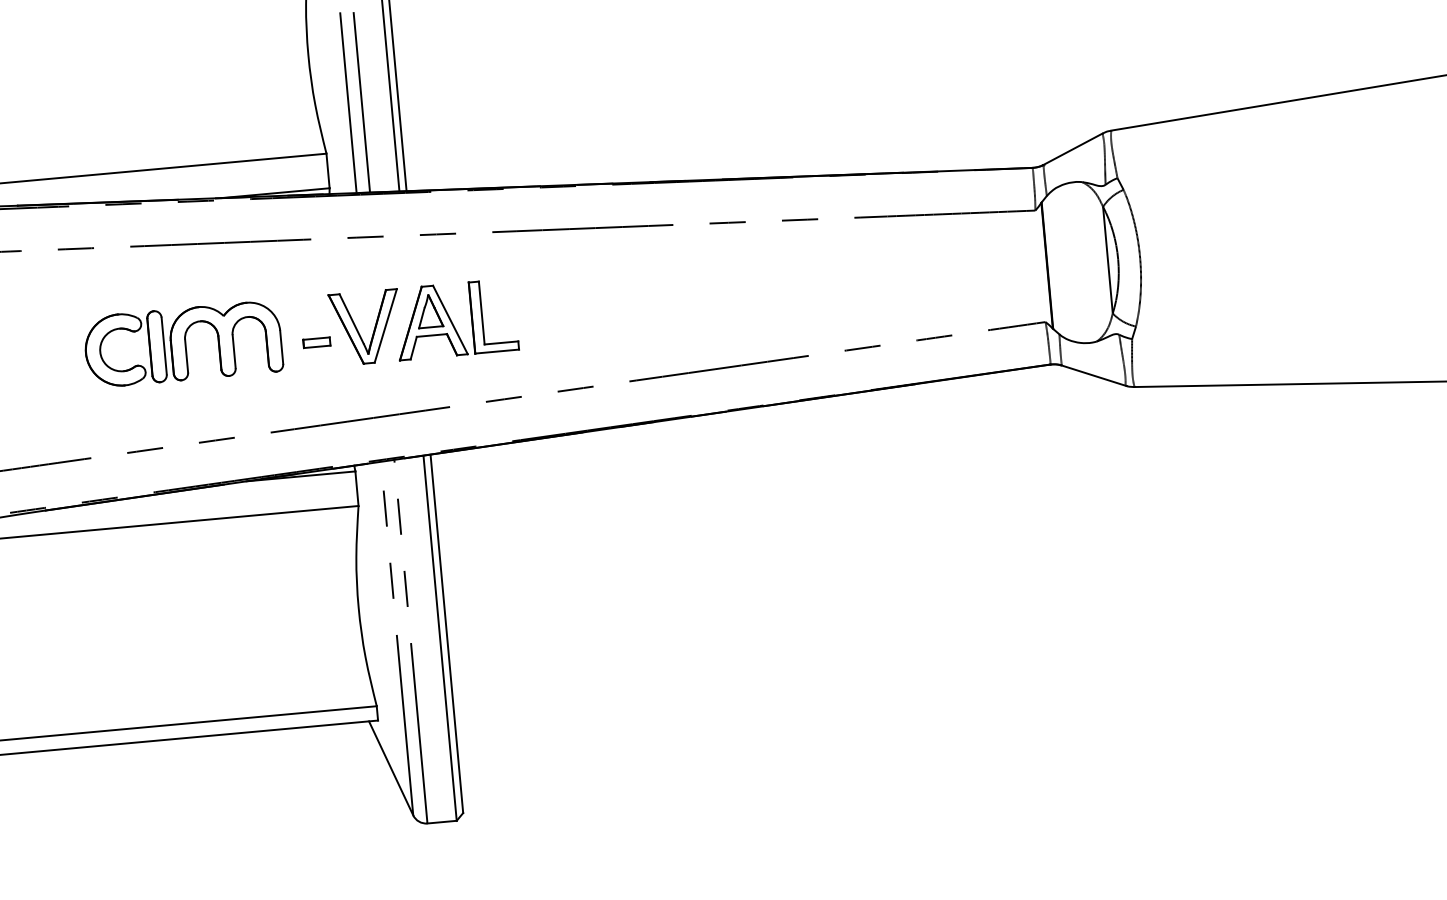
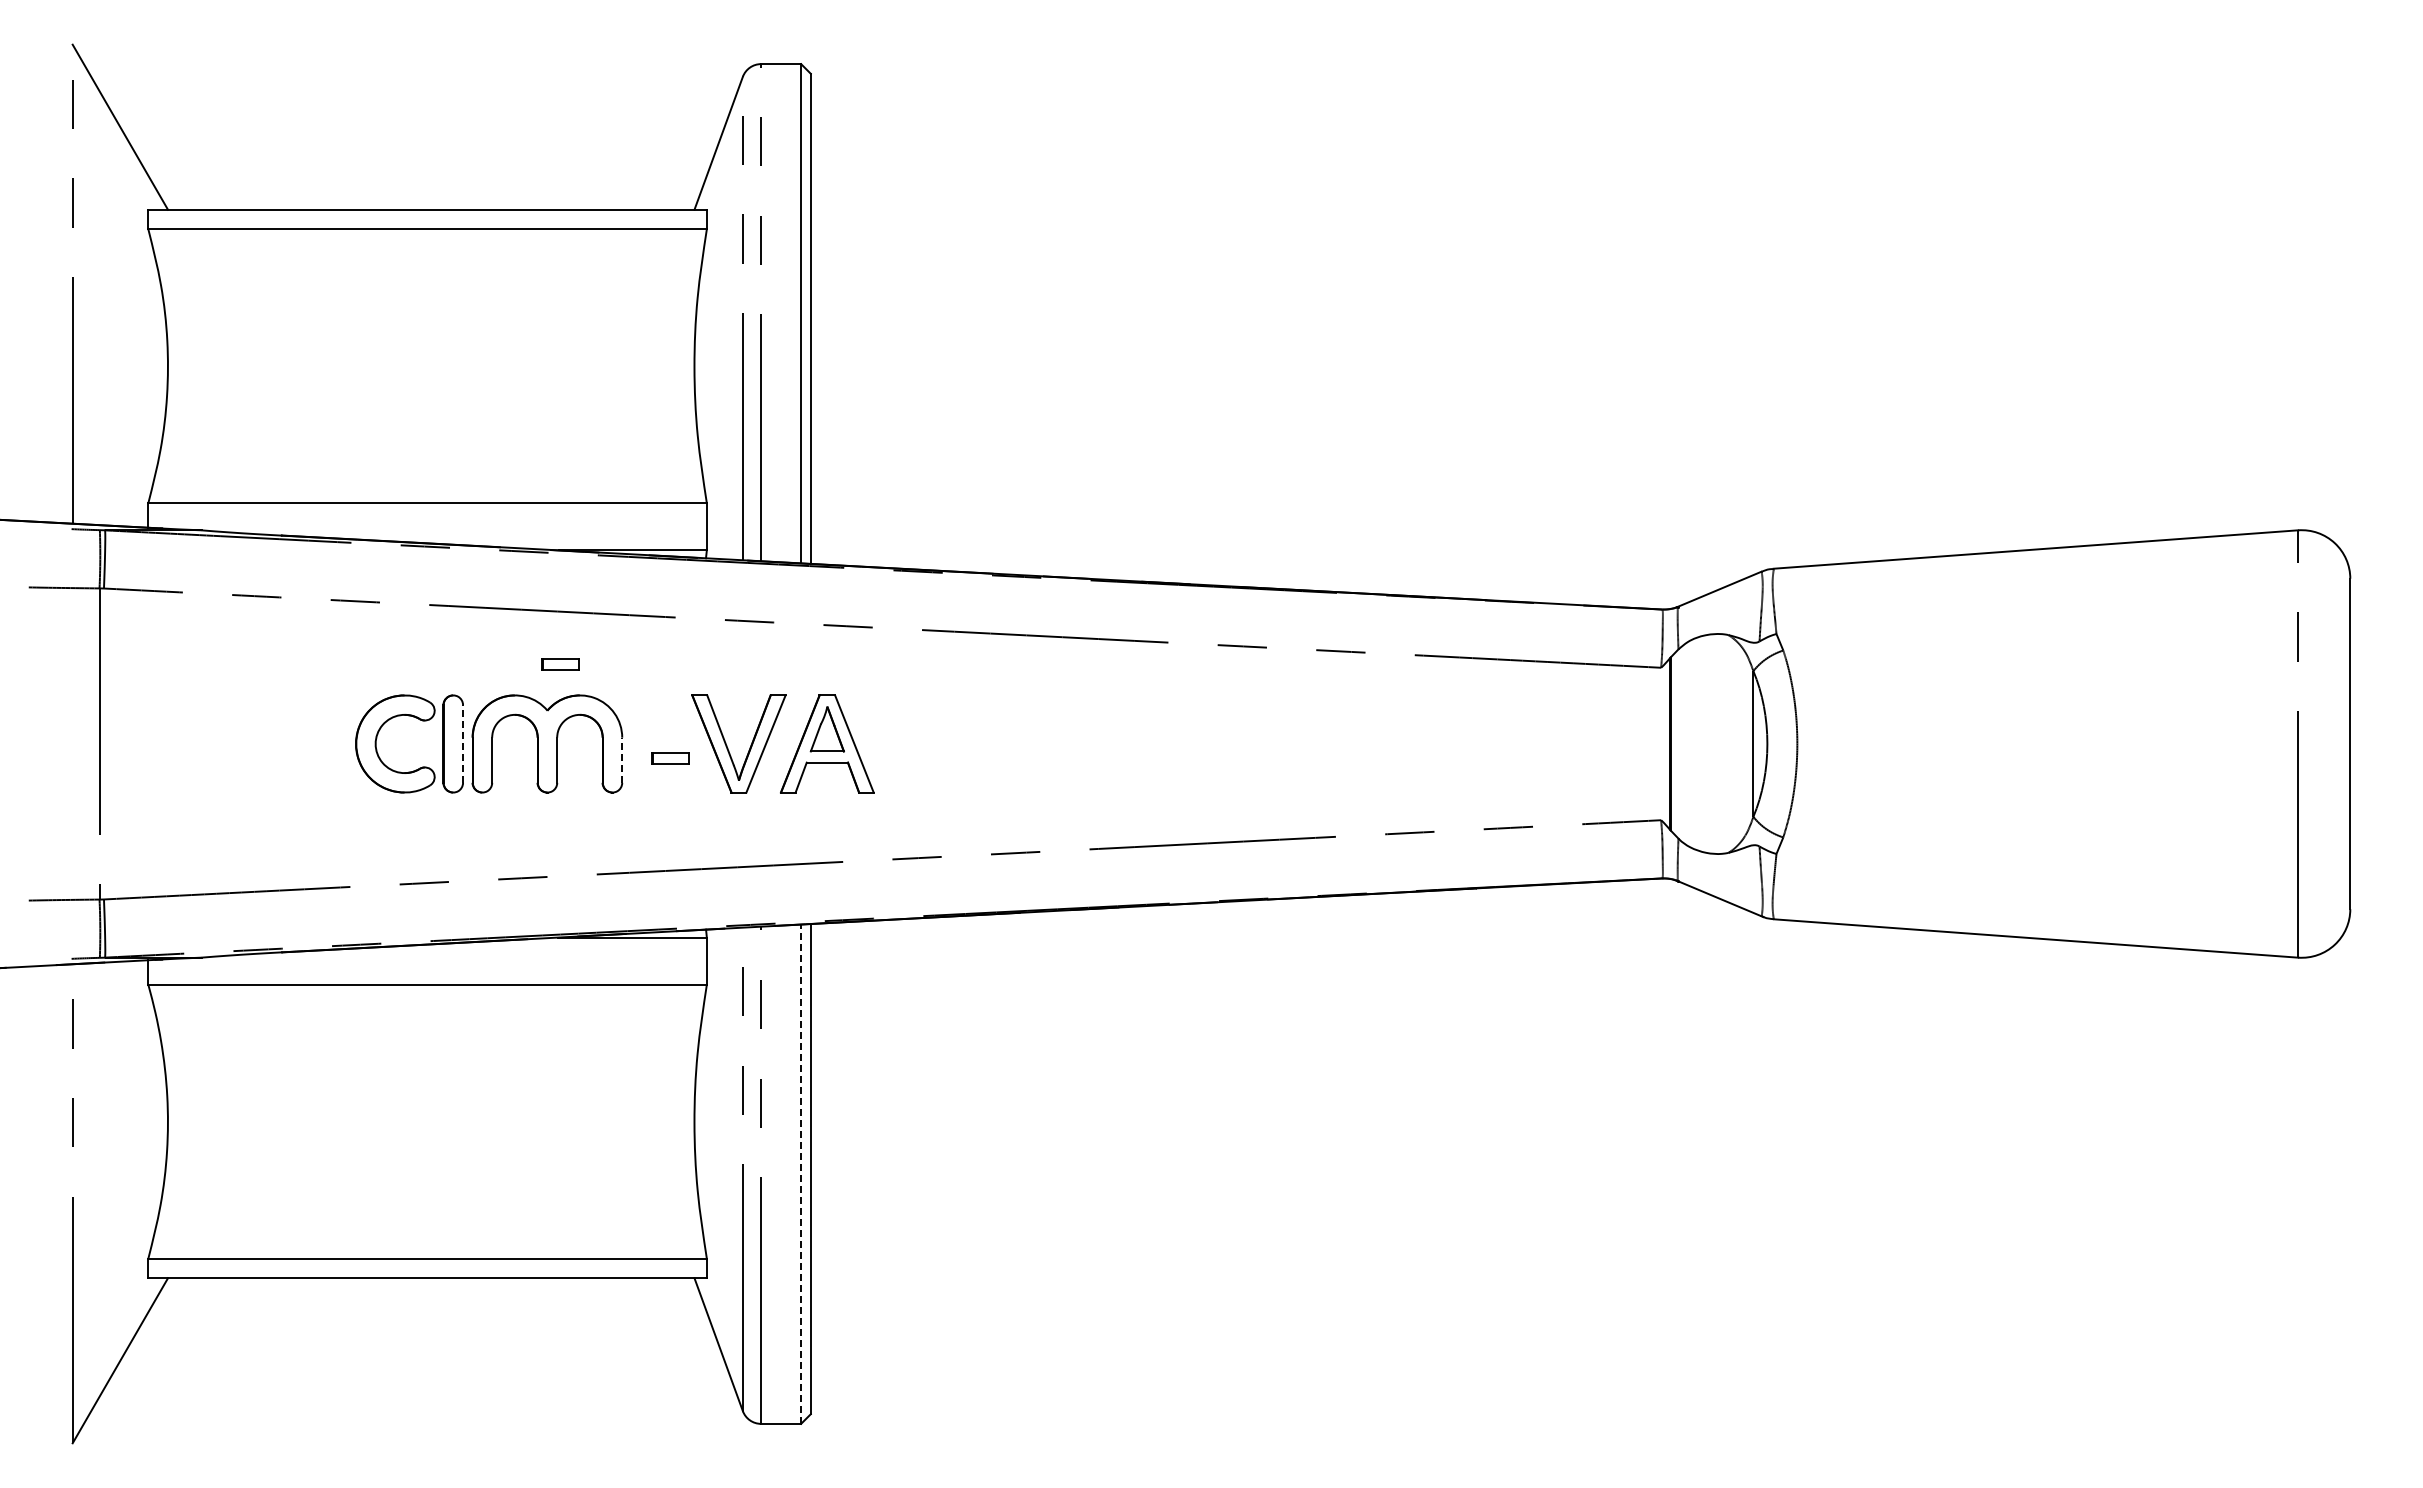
part: (230, 281) -> (560, 664), added
part: (482, 316) -> (898, 743), removed
line: (164, 346) -> (463, 744), solid -> dashed
line: (281, 347) -> (622, 760), solid -> dashed
line: (440, 638) -> (801, 1174), solid -> dashed

